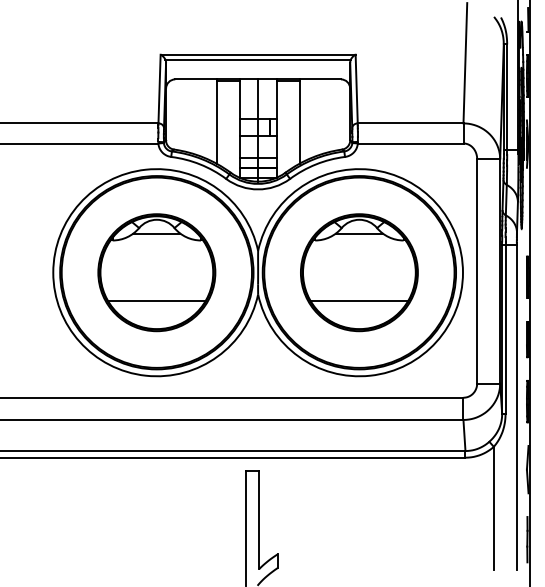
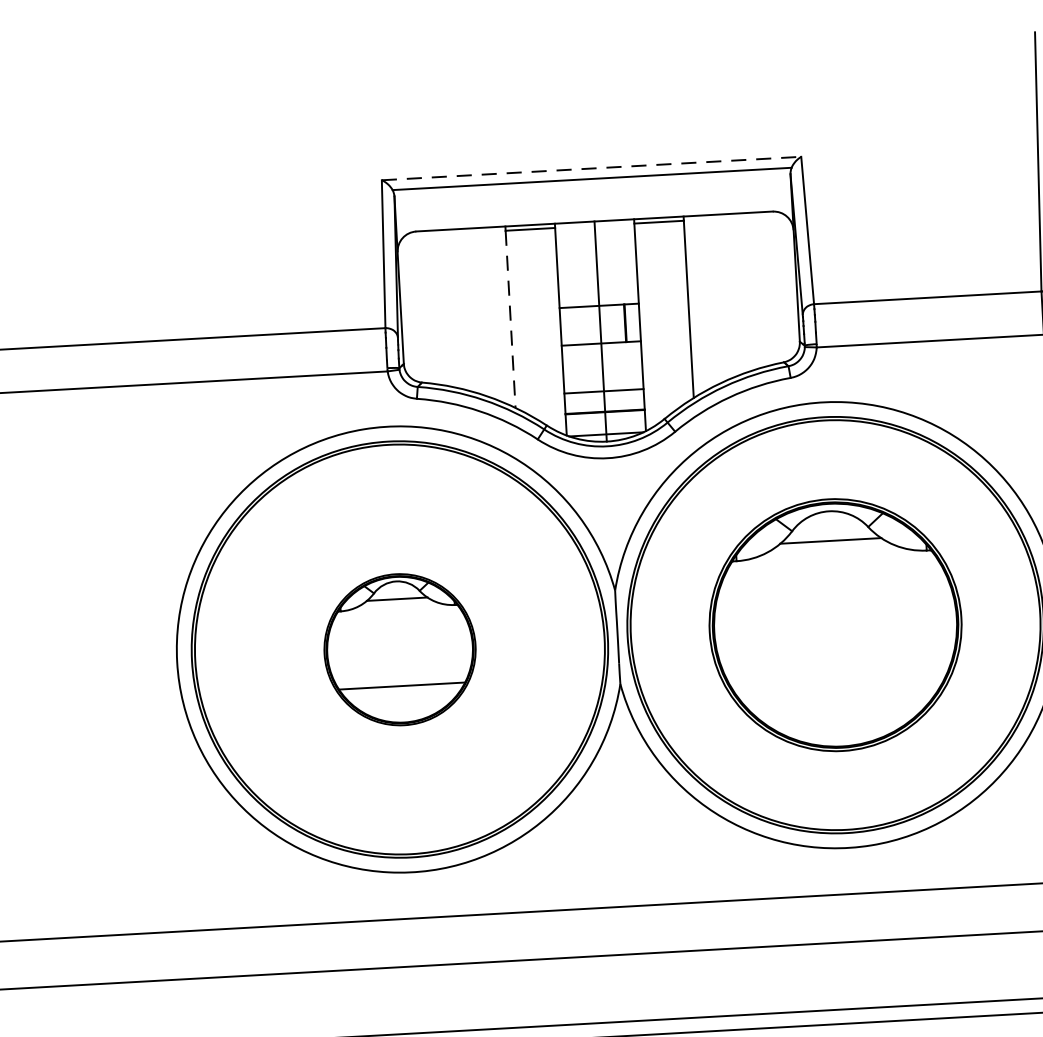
line: (258, 54) -> (592, 167), solid -> dashed
line: (216, 123) -> (510, 321), solid -> dashed
part: (156, 272) -> (399, 649), size x0.6
line: (359, 300) -> (839, 684), removed

